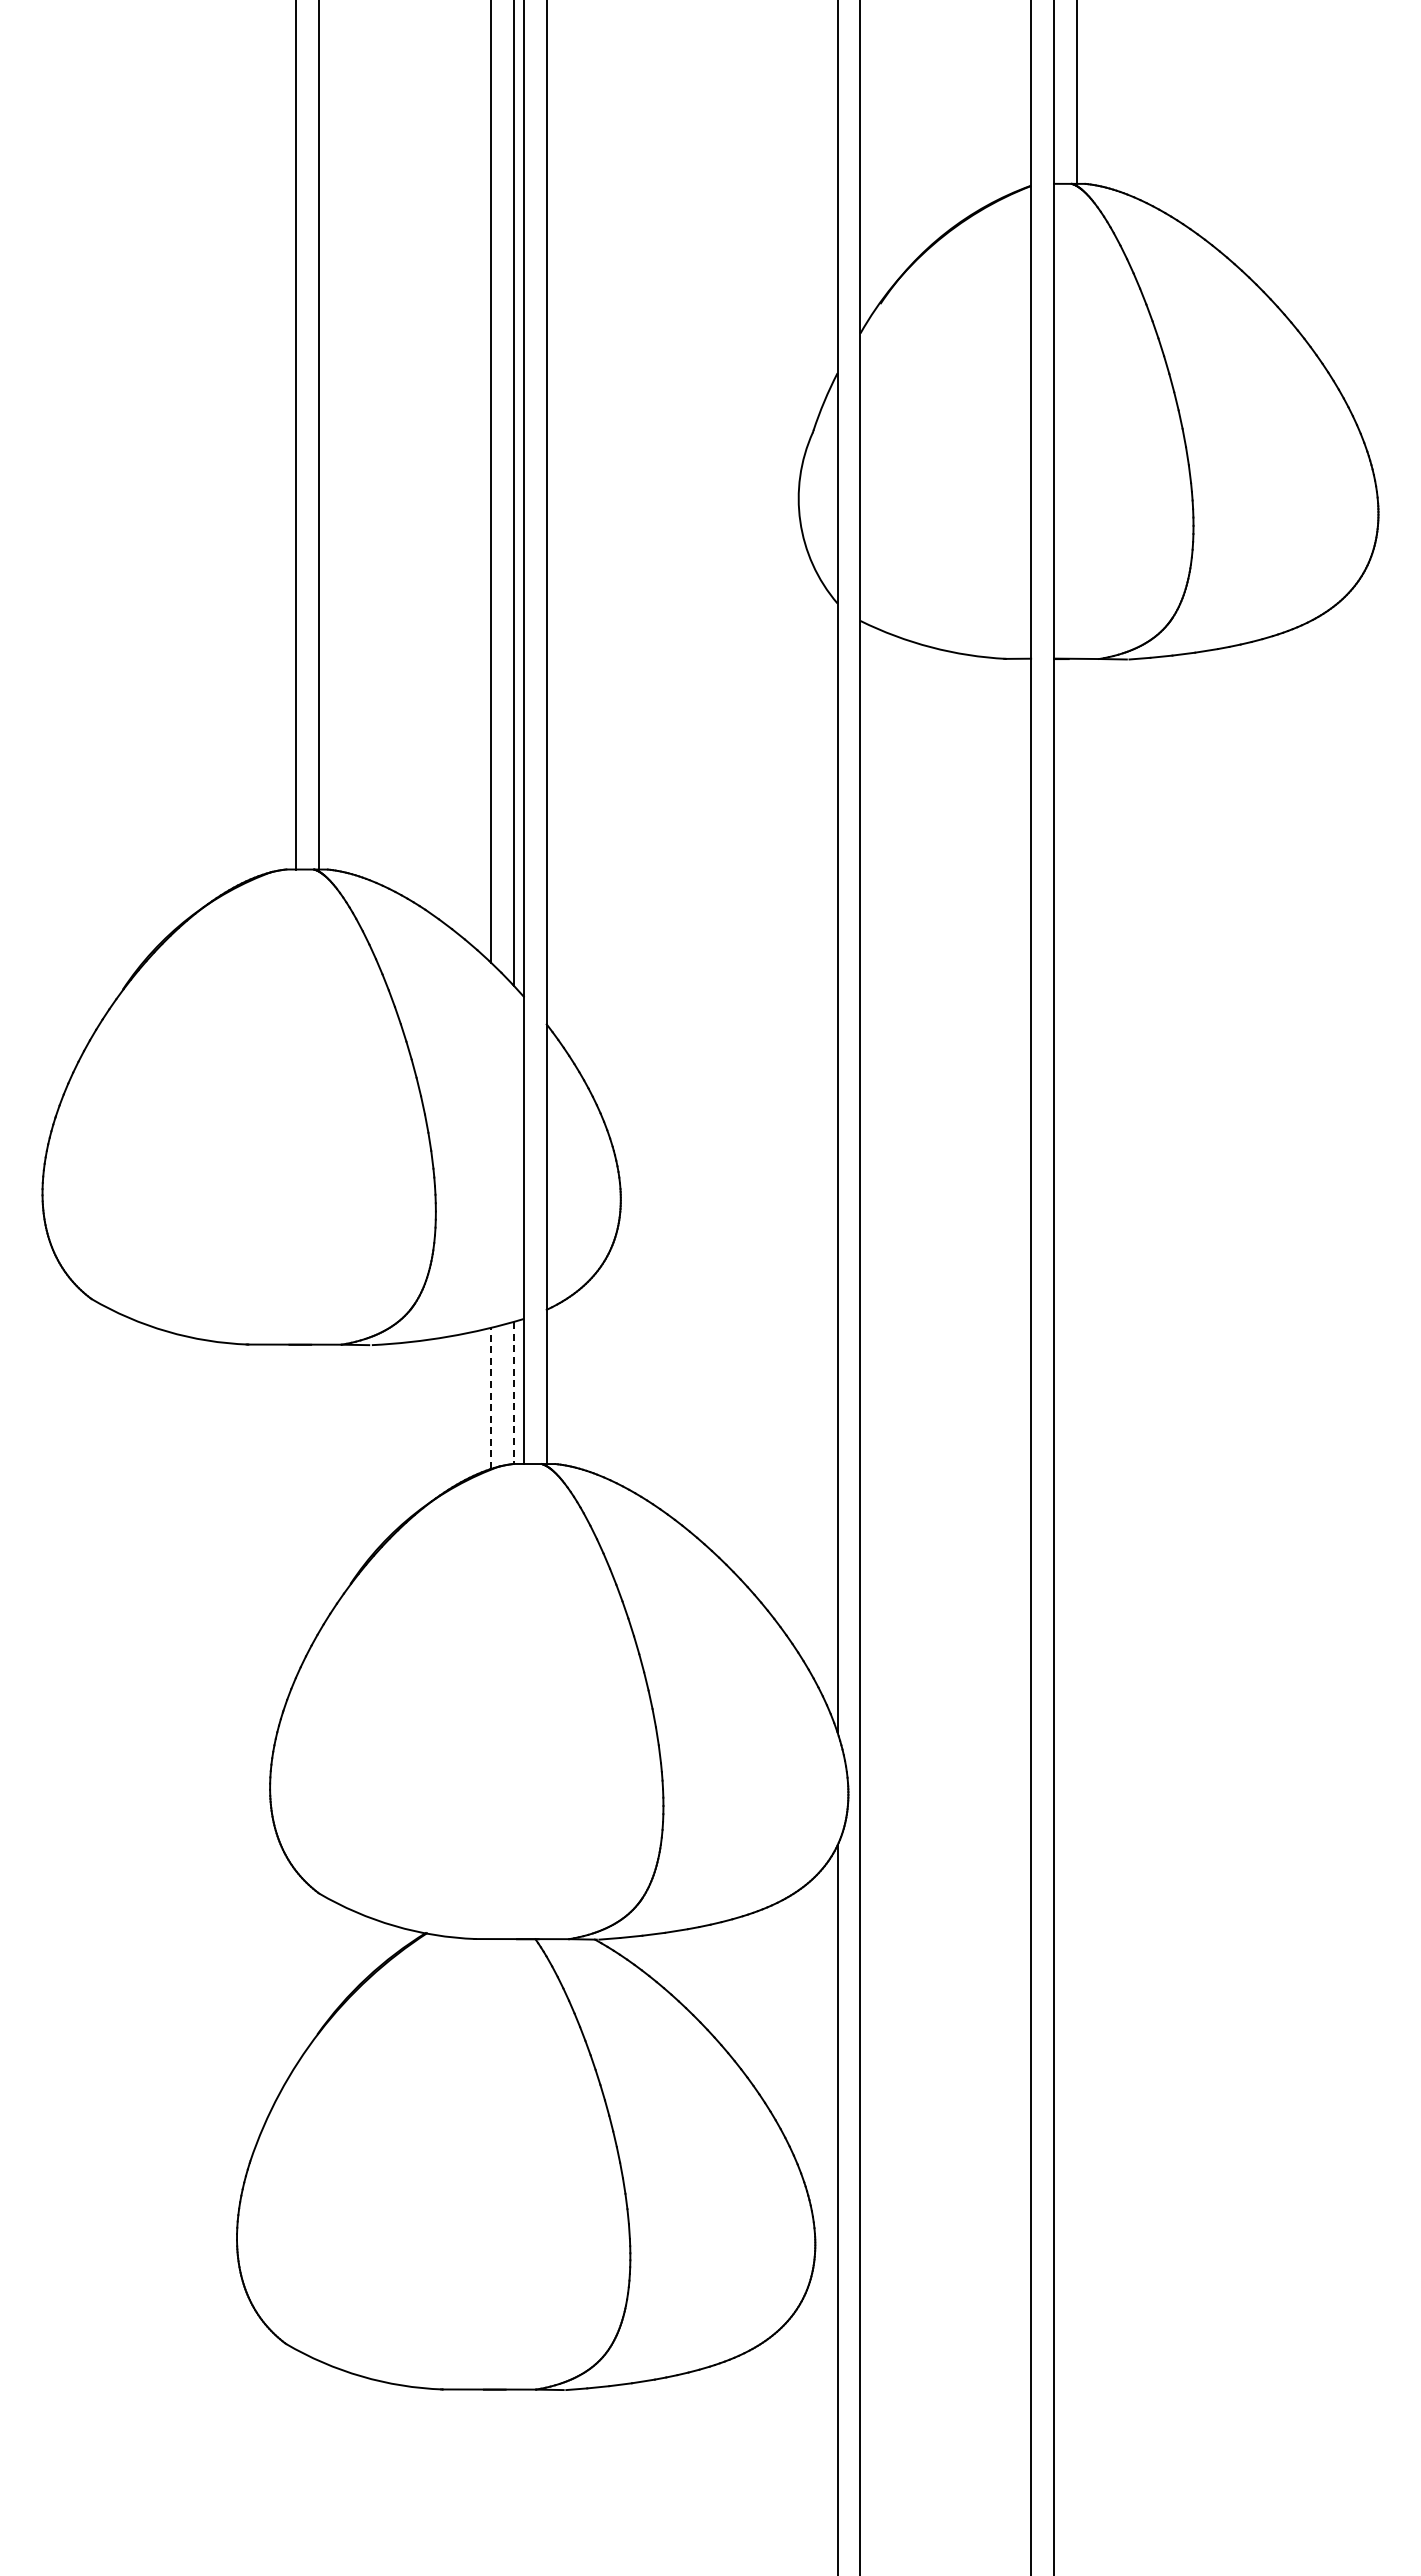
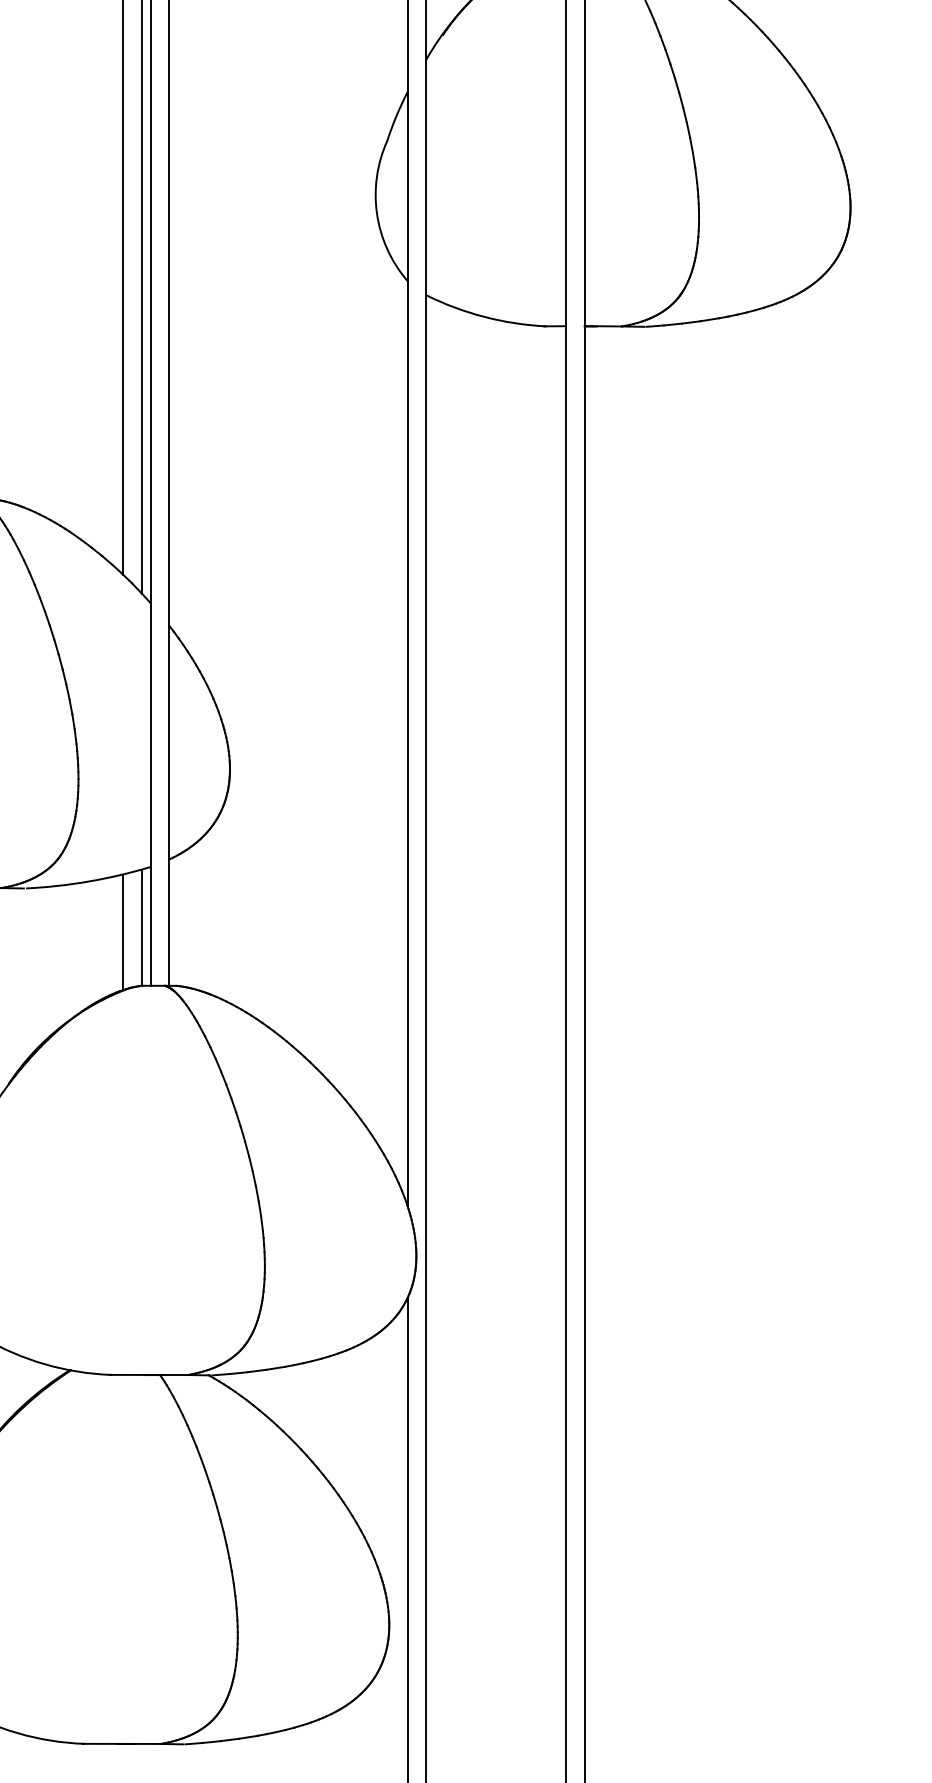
line: (513, 1393) -> (142, 928), dashed -> solid
line: (490, 1398) -> (123, 932), dashed -> solid

